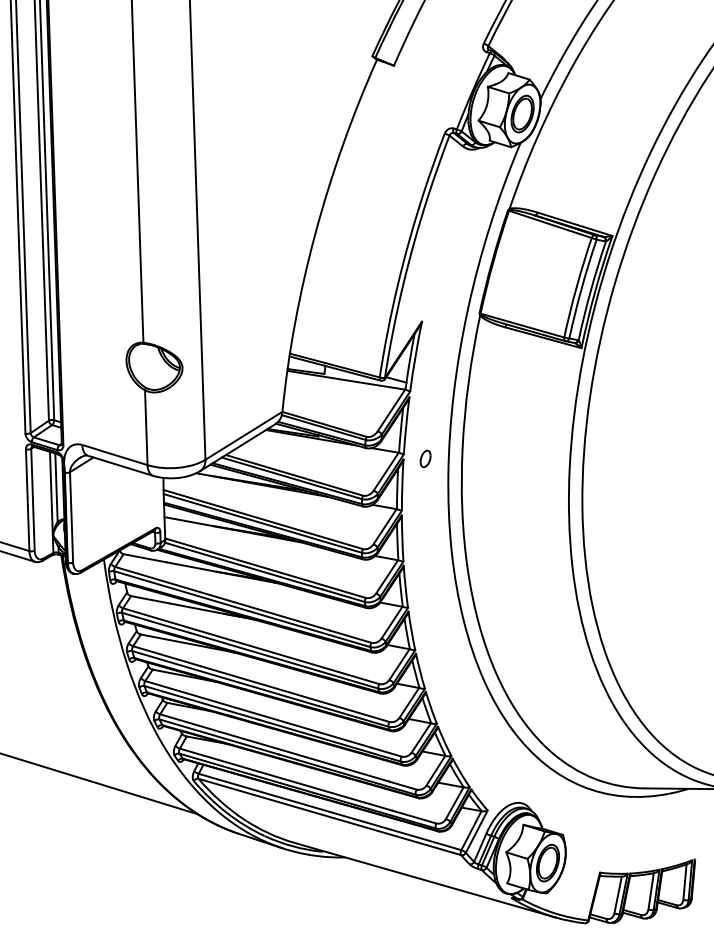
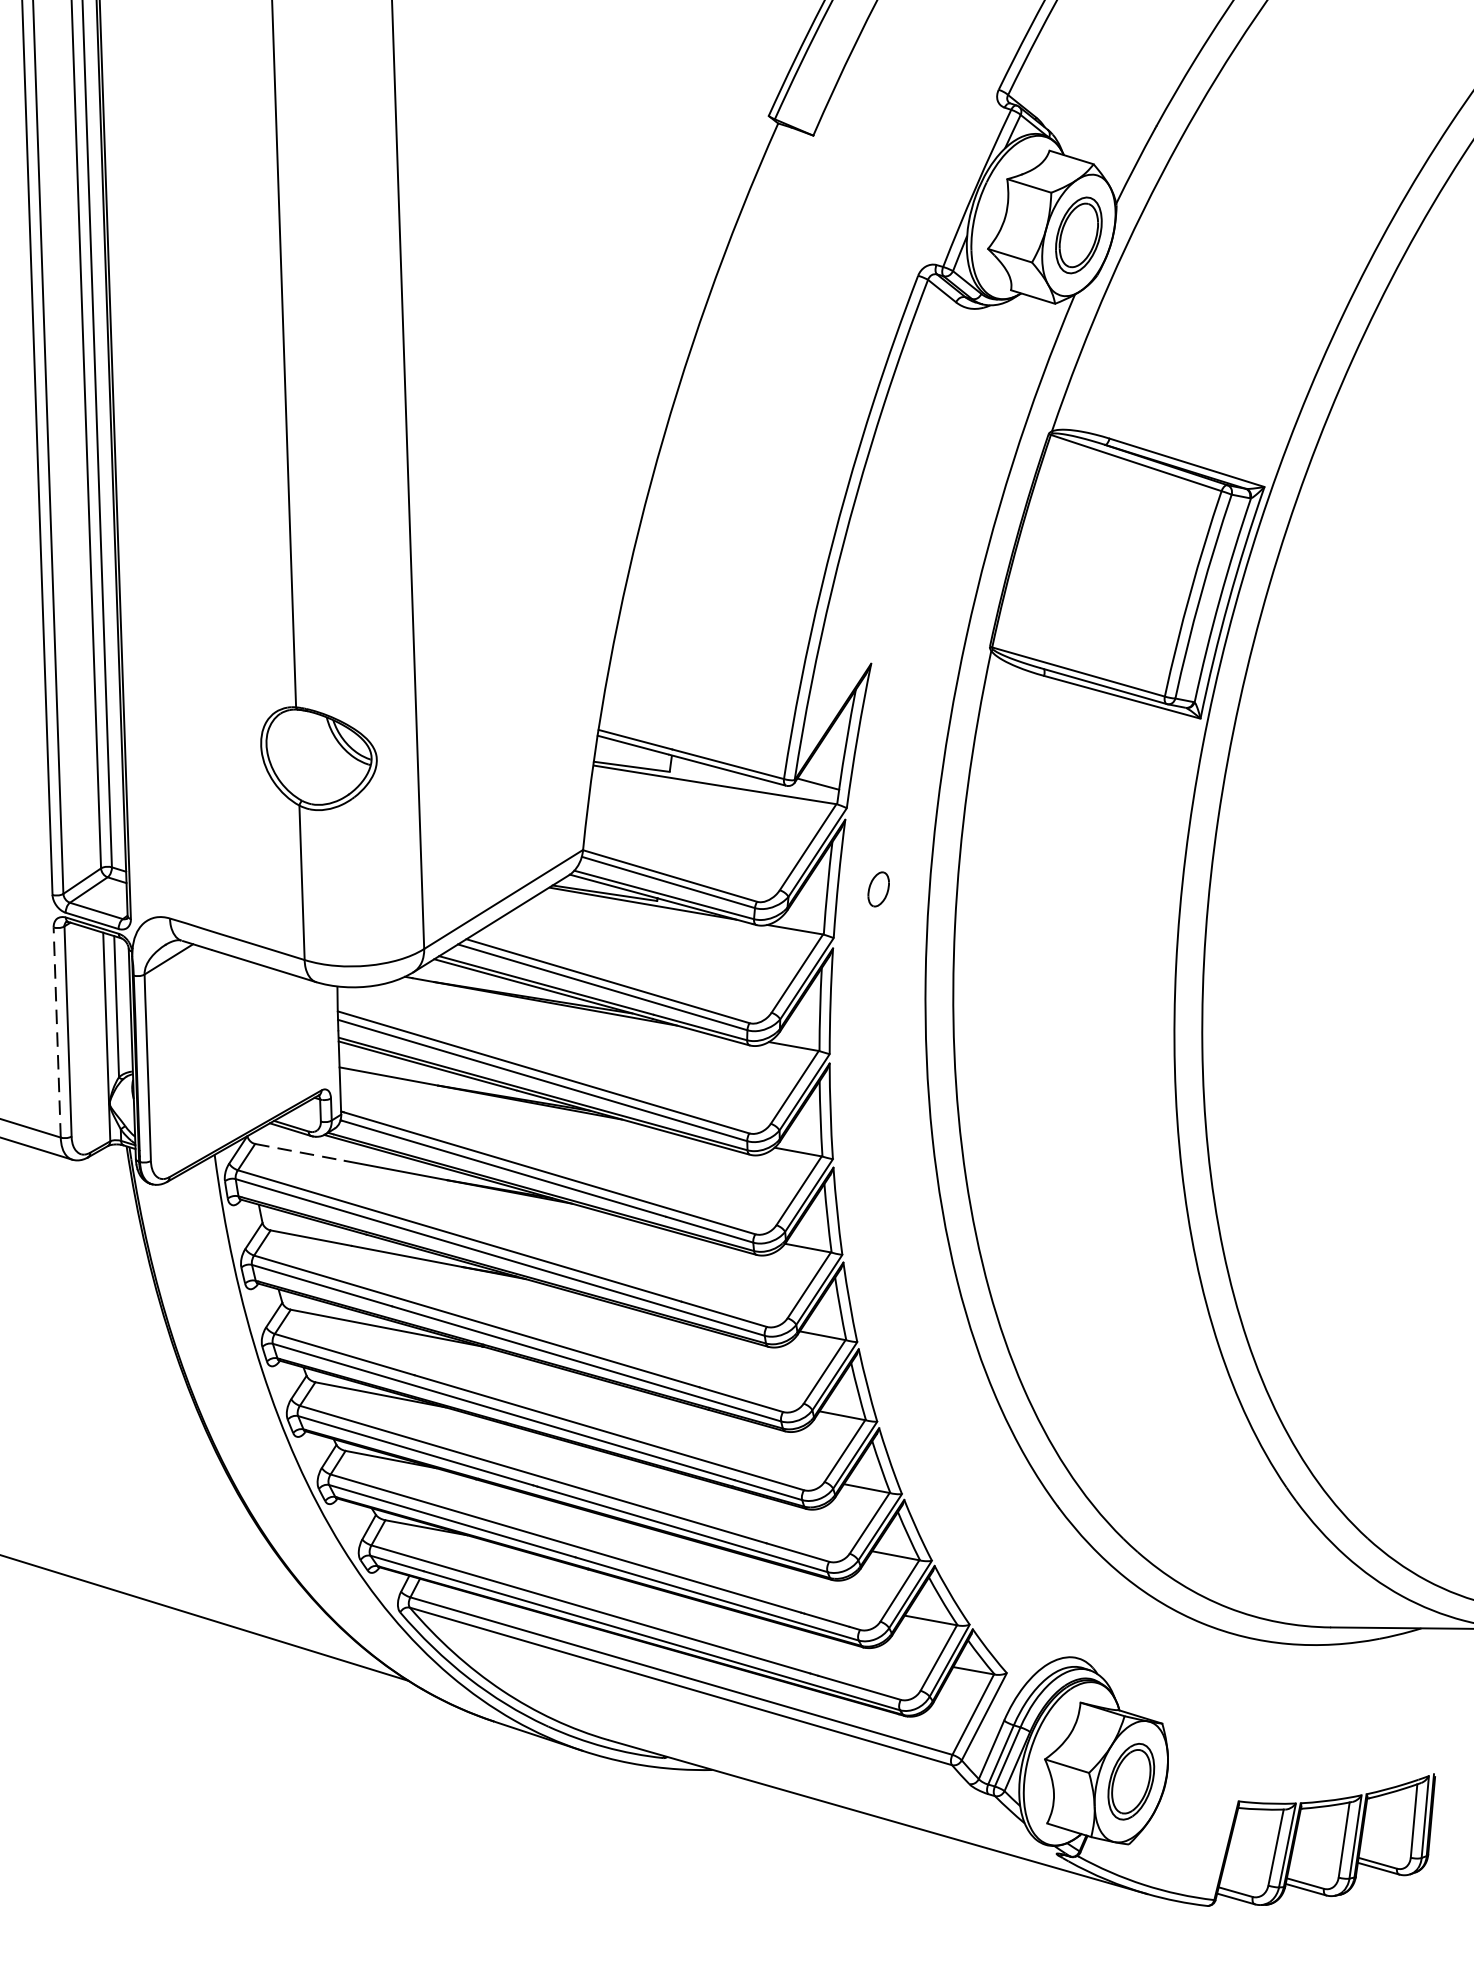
part: (425, 458) -> (878, 888), moved
line: (27, 500) -> (56, 1033), solid -> dashed
line: (145, 558) -> (300, 1152), solid -> dashed

